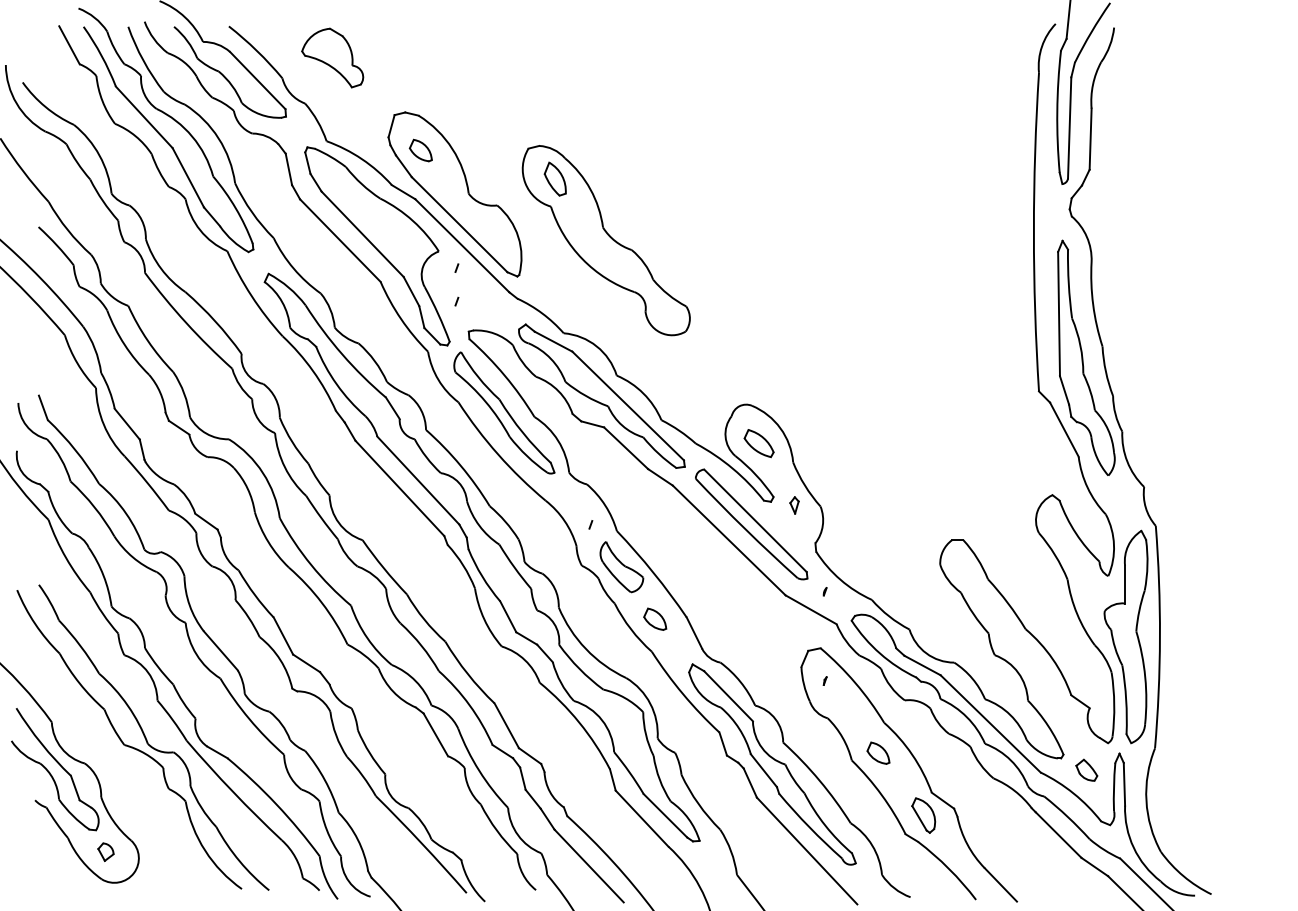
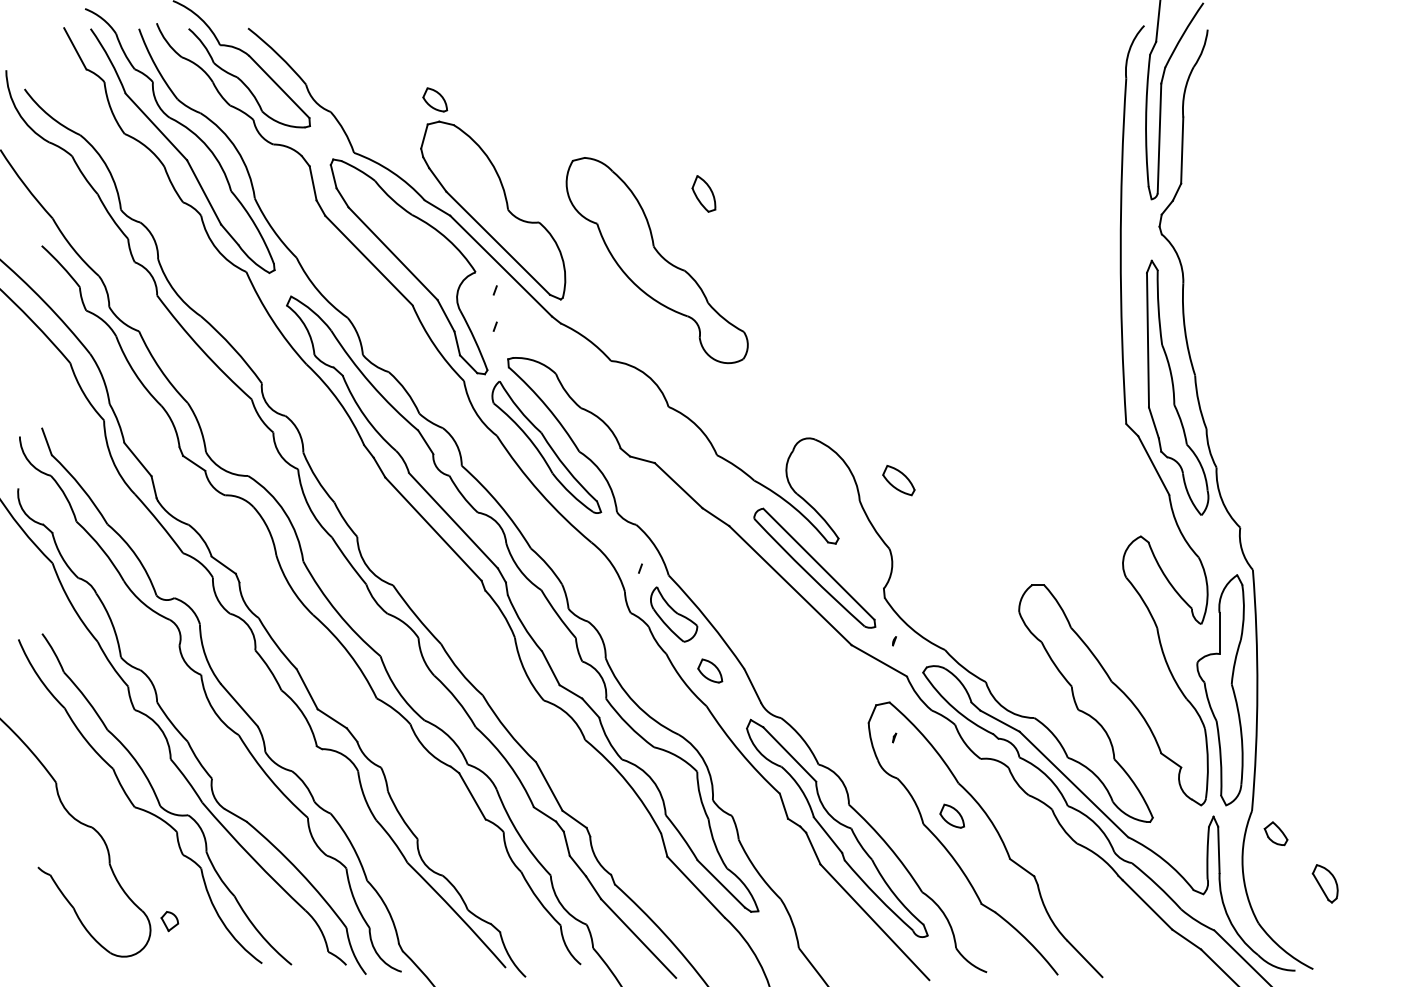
part: (332, 57) -> (360, 62), removed
part: (421, 150) -> (435, 99), moved
part: (554, 178) -> (703, 193), moved
part: (601, 395) -> (652, 428), removed
part: (758, 443) -> (898, 480), moved
part: (793, 505) -> (860, 547), removed
part: (49, 770) -> (53, 835), removed
part: (1086, 770) -> (1275, 833), moved
part: (922, 815) -> (1324, 883), moved
part: (105, 852) -> (169, 921), moved

